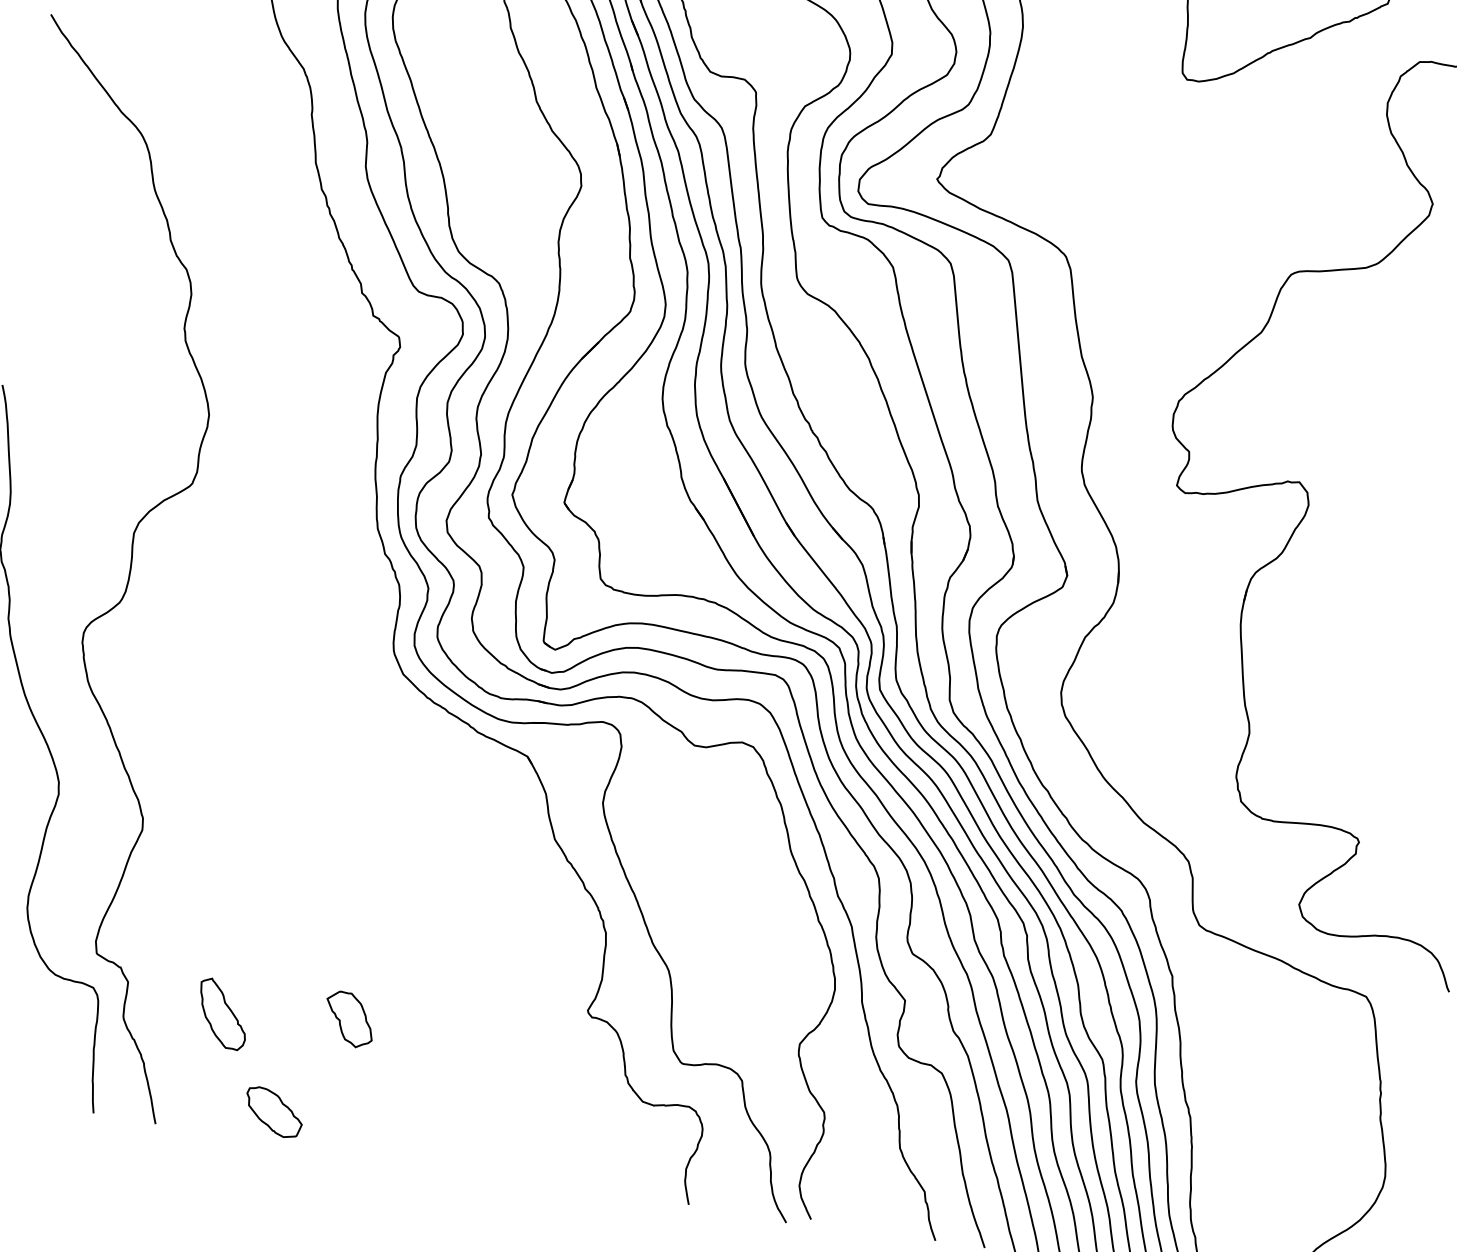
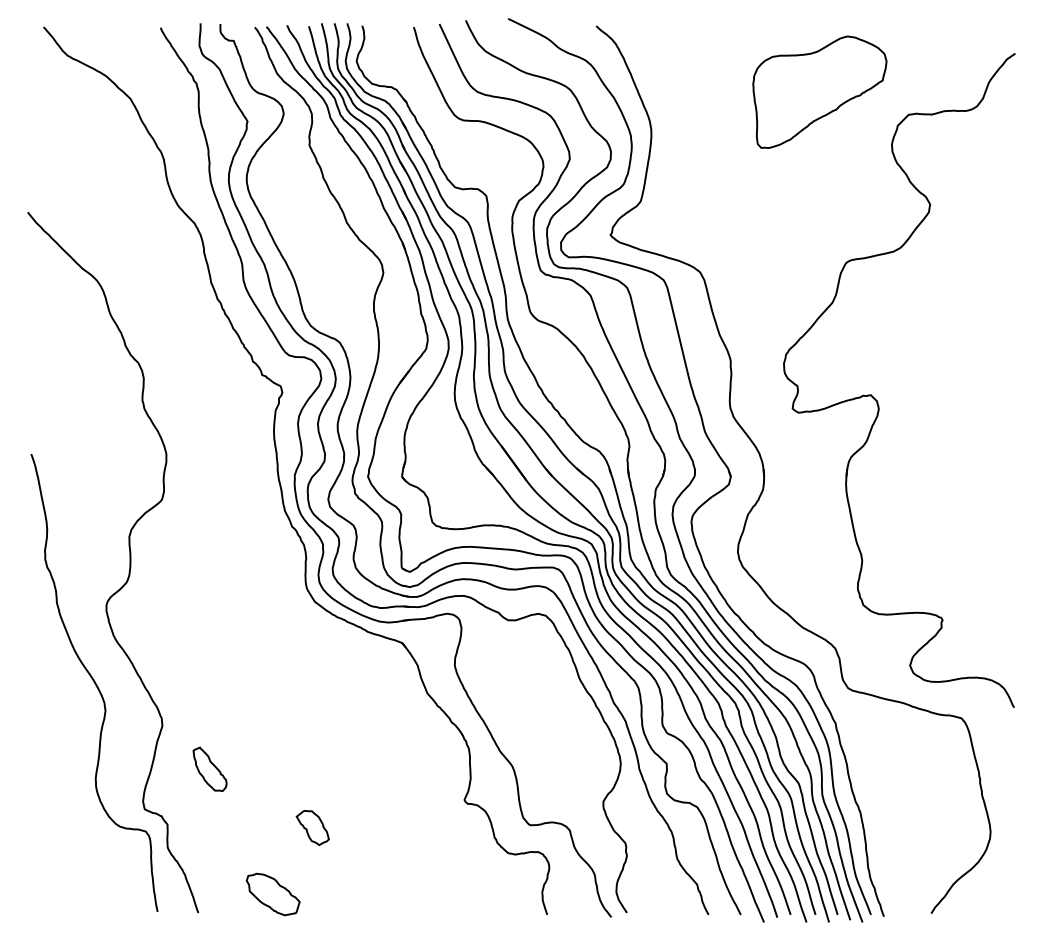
part: (222, 1012) -> (209, 768), moved
part: (273, 1112) -> (272, 894), size x1.4

